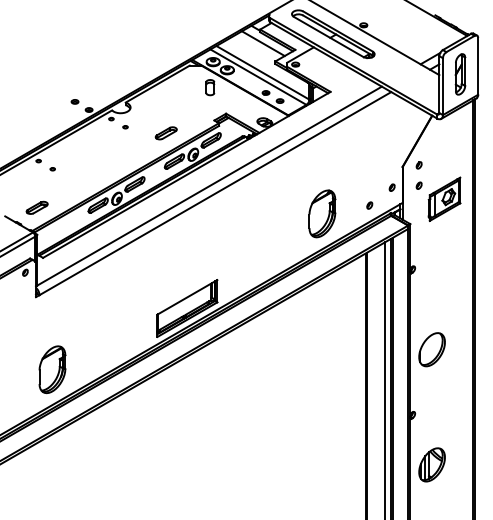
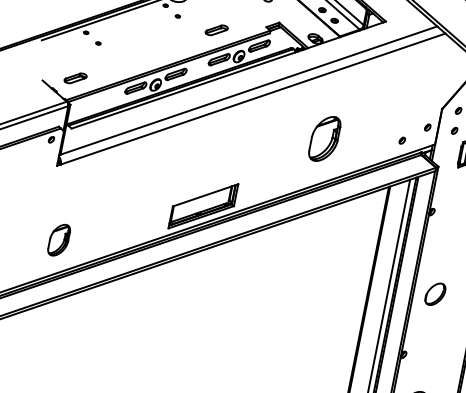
part: (322, 213) -> (324, 138), moved
part: (431, 349) -> (434, 293), size x0.7
part: (52, 369) -> (59, 239), size x0.7

